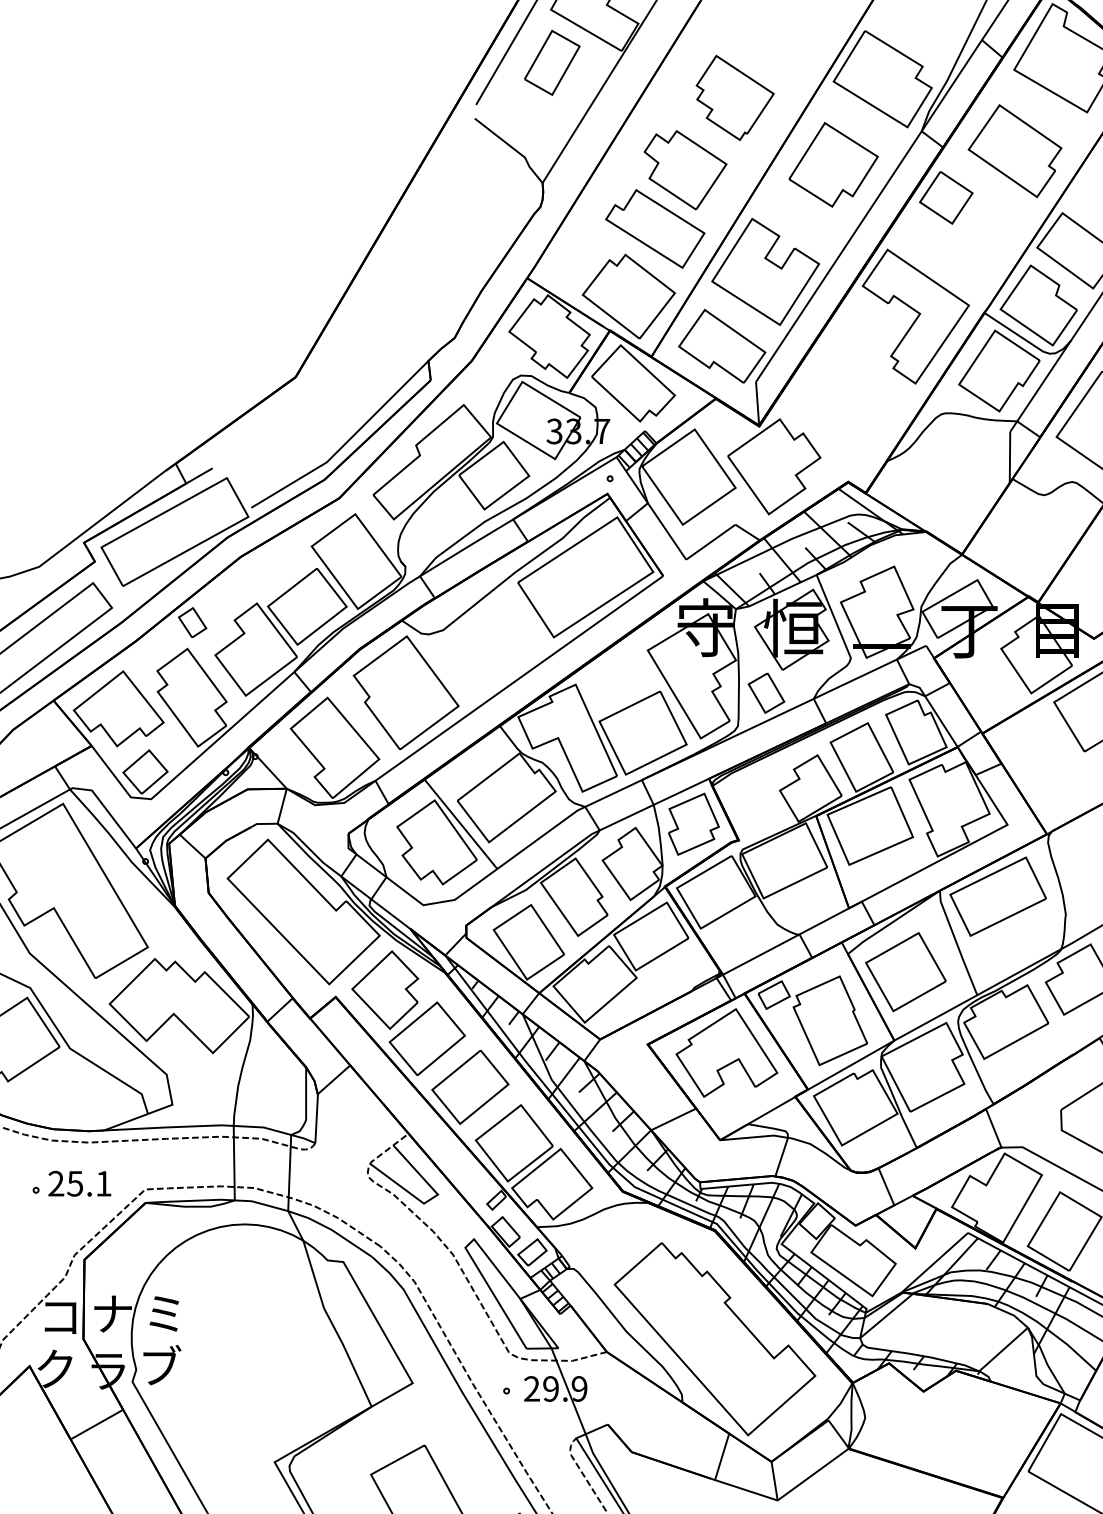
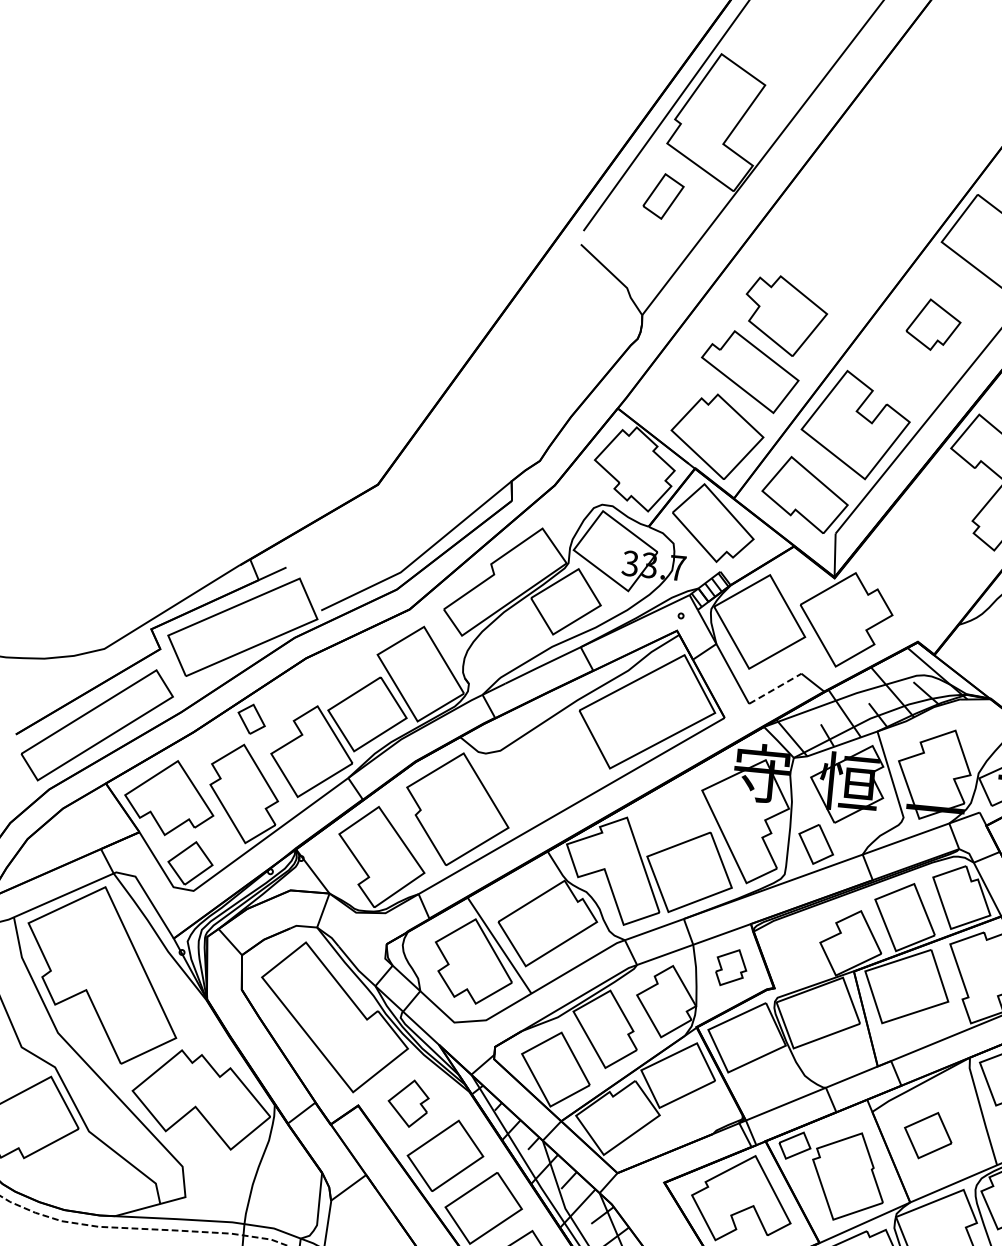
part: (552, 62) -> (663, 196), size x0.7
part: (734, 97) -> (841, 248), removed
part: (833, 164) -> (933, 324), size x0.6
line: (711, 541) -> (776, 688), solid -> dashed
part: (693, 823) -> (731, 967), size x0.6
part: (905, 972) -> (927, 1135), size x0.6
part: (385, 989) -> (408, 1102), size x0.6

